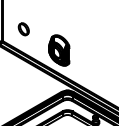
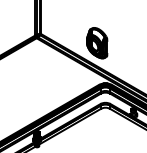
part: (23, 28) -> (61, 21), removed

